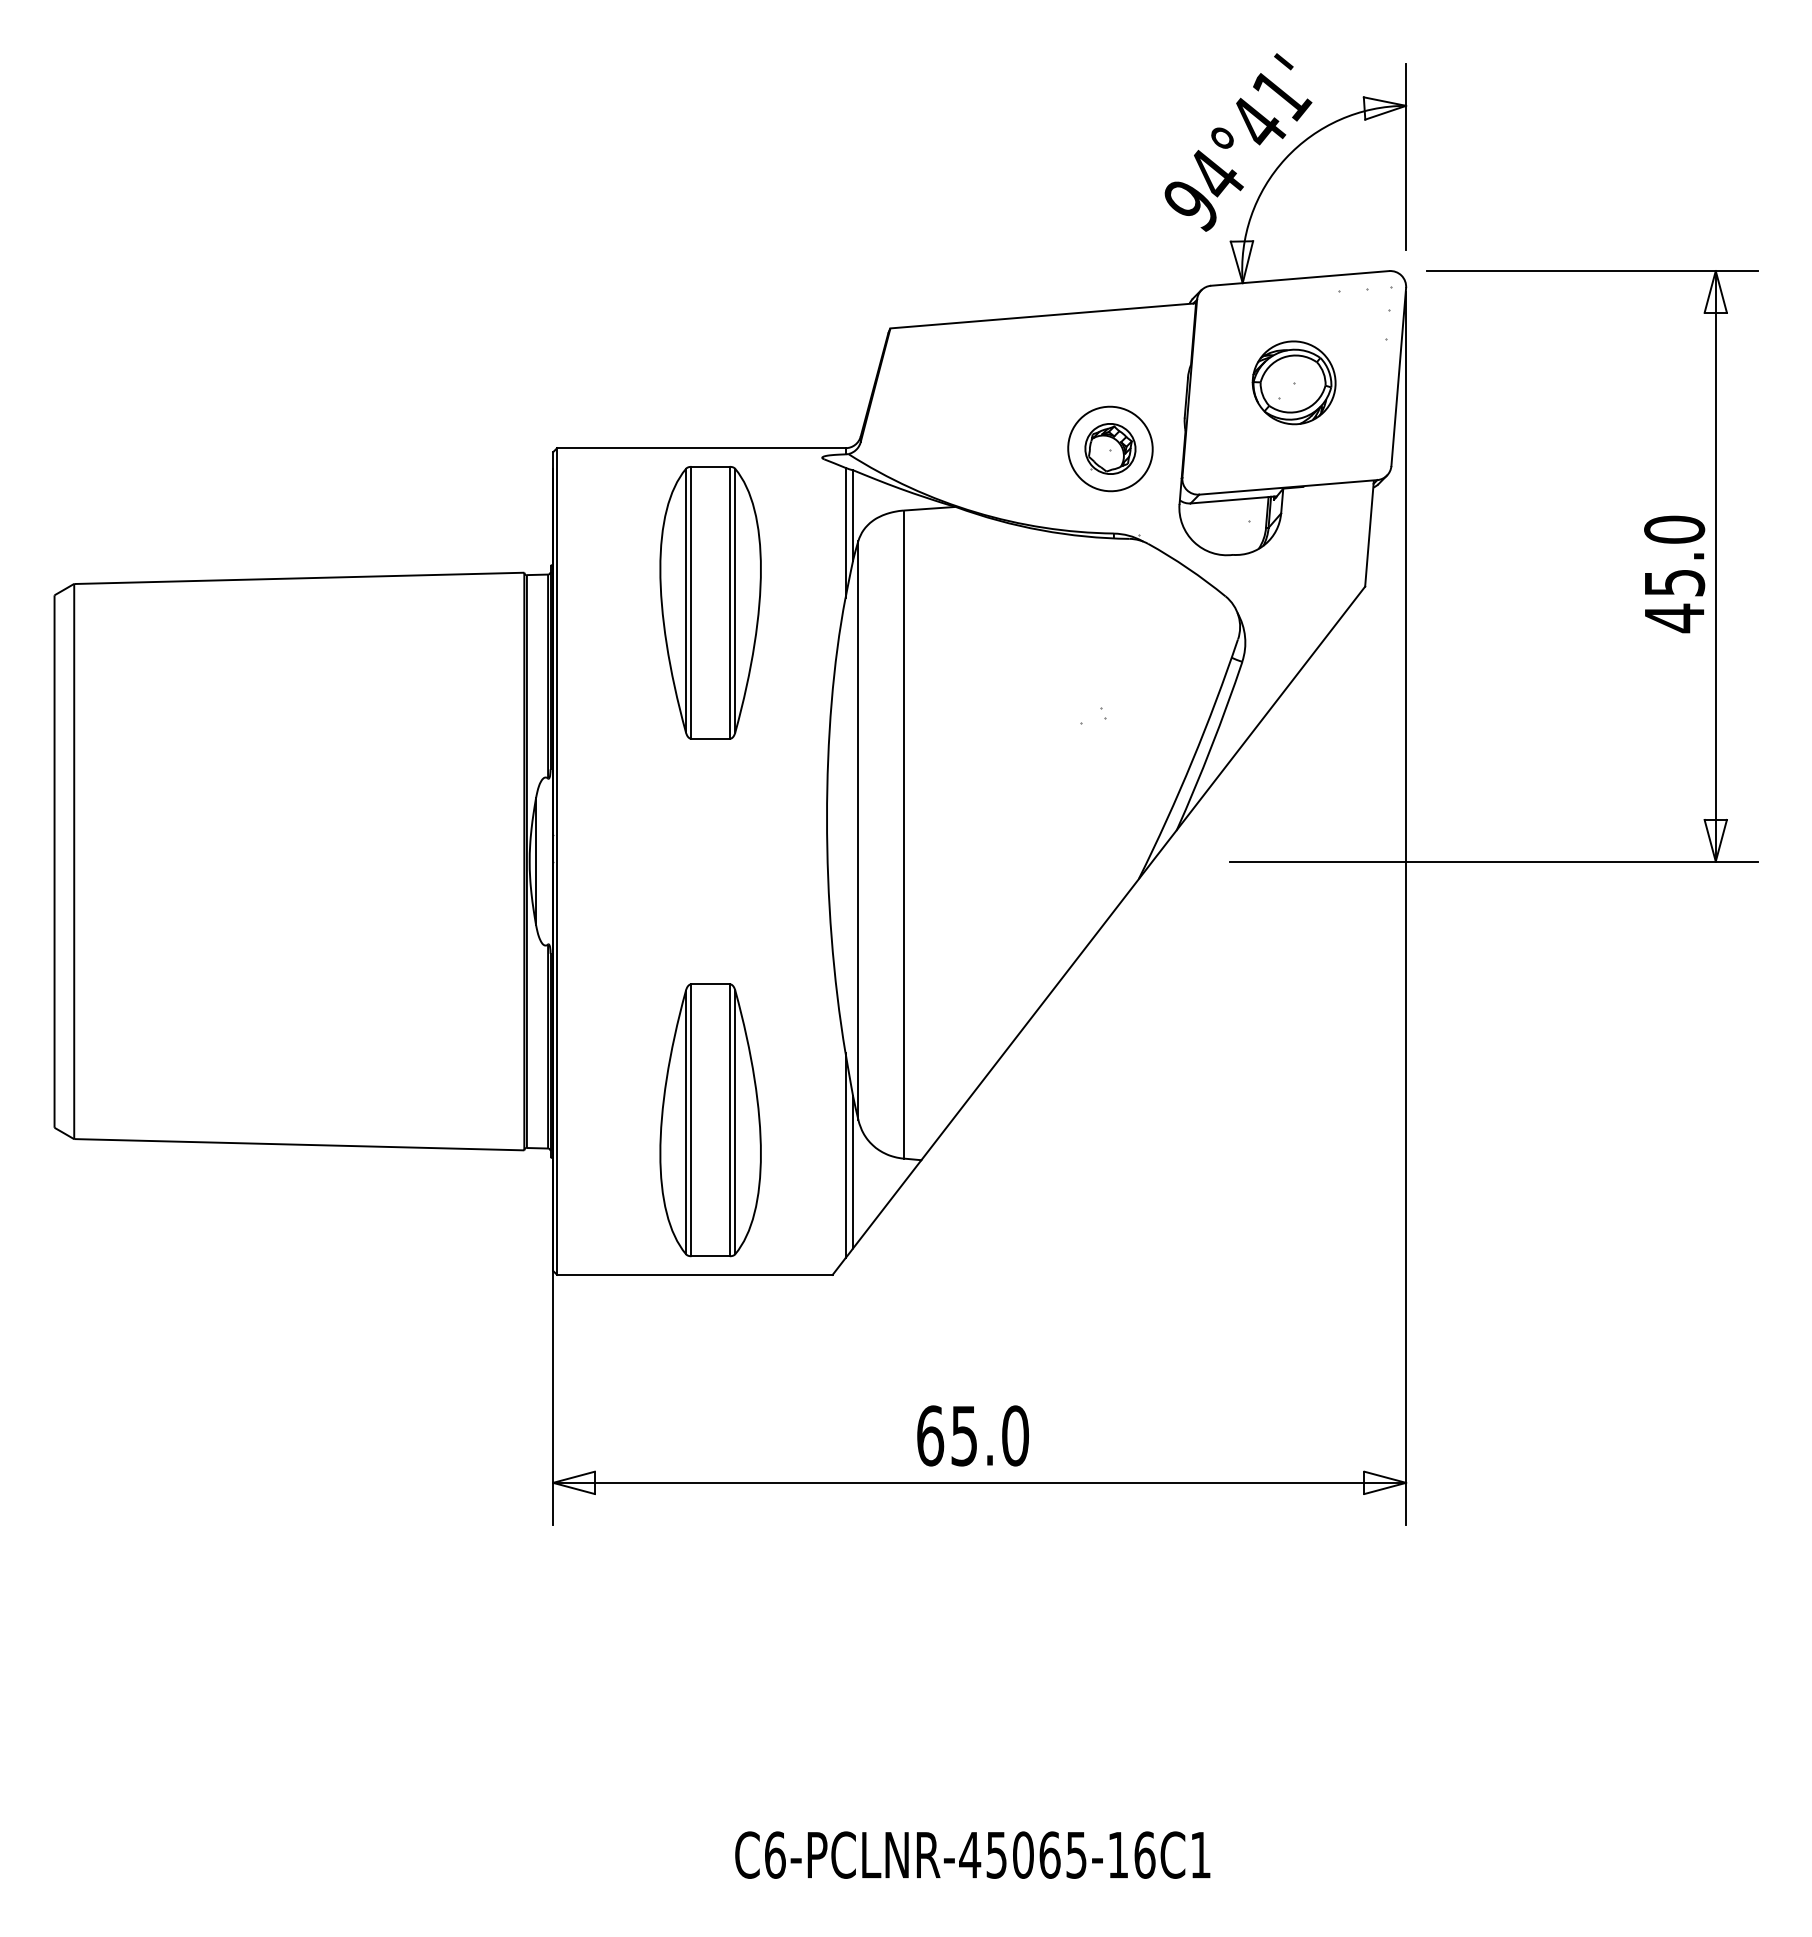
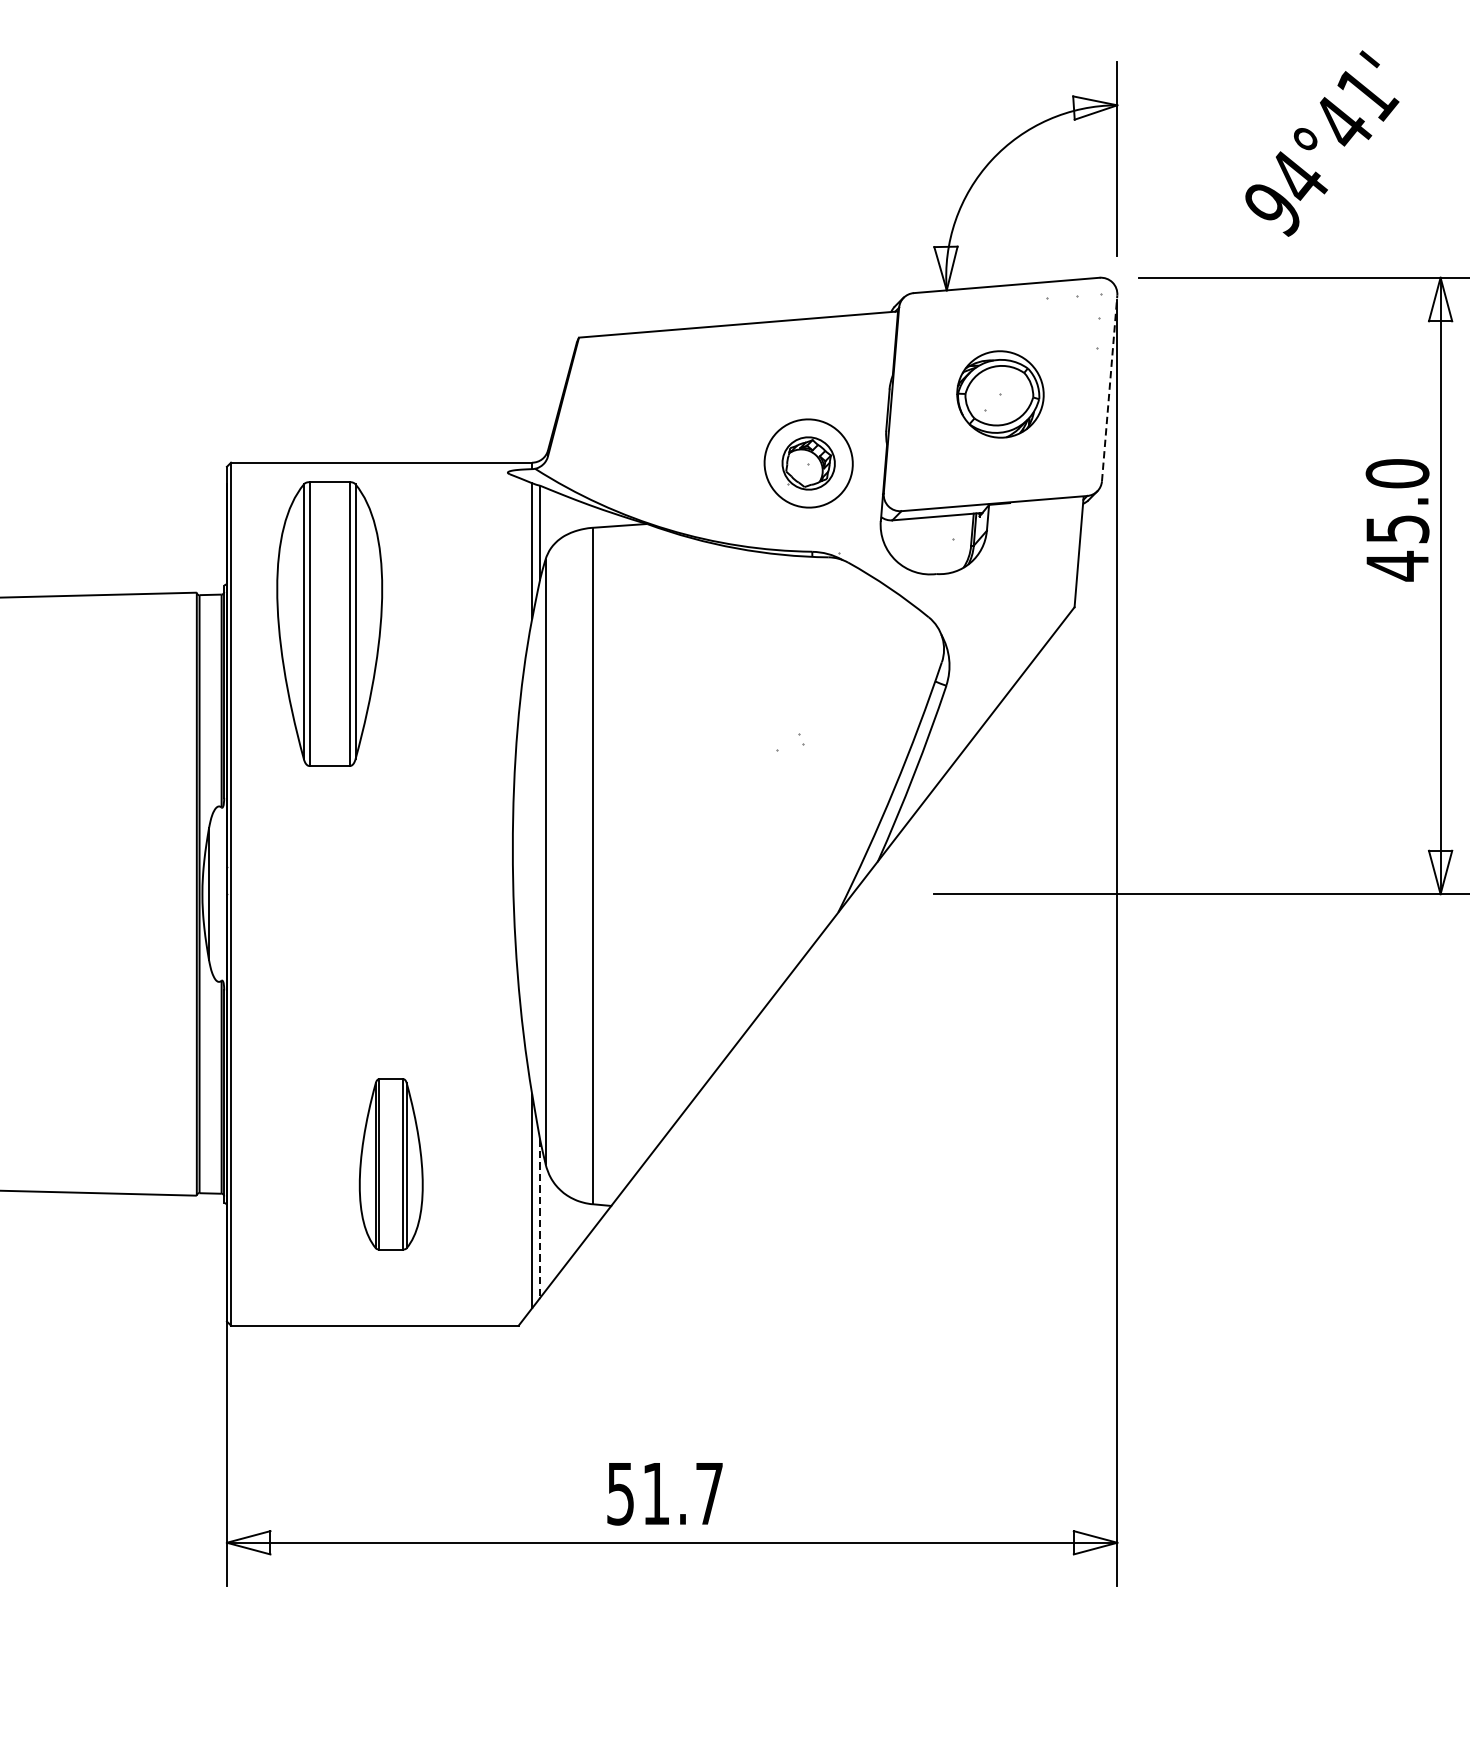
text: (1238, 142) -> (1322, 143), moved
line: (1398, 376) -> (1109, 387), solid -> dashed
text: (1674, 574) -> (1397, 520), moved
part: (710, 602) -> (329, 623), moved
part: (710, 1120) -> (391, 1164), size x0.6
line: (853, 1172) -> (540, 1218), solid -> dashed
text: (972, 1435) -> (664, 1493), 65.0 -> 51.7

